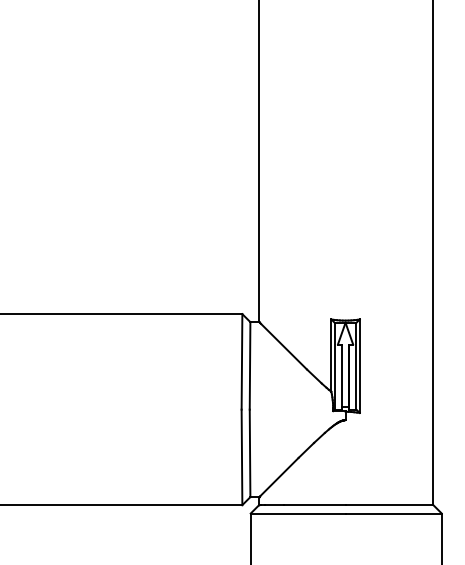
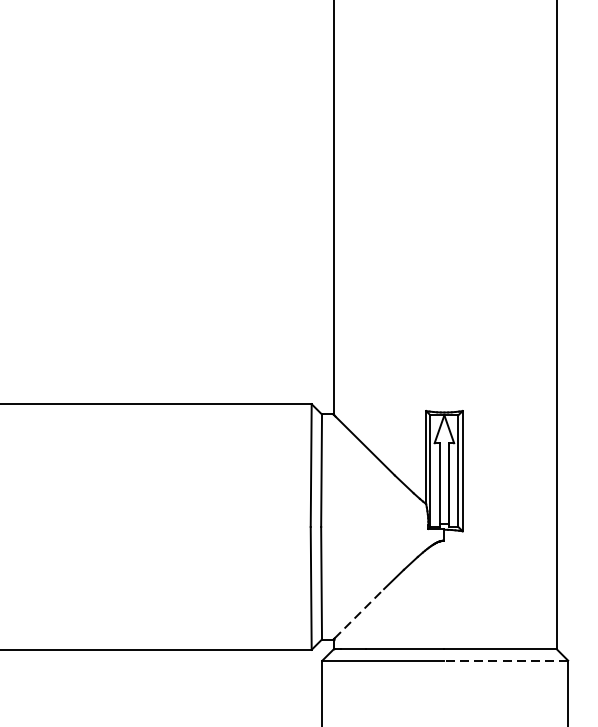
line: (279, 476) -> (359, 612), solid -> dashed
line: (393, 513) -> (506, 660), solid -> dashed

